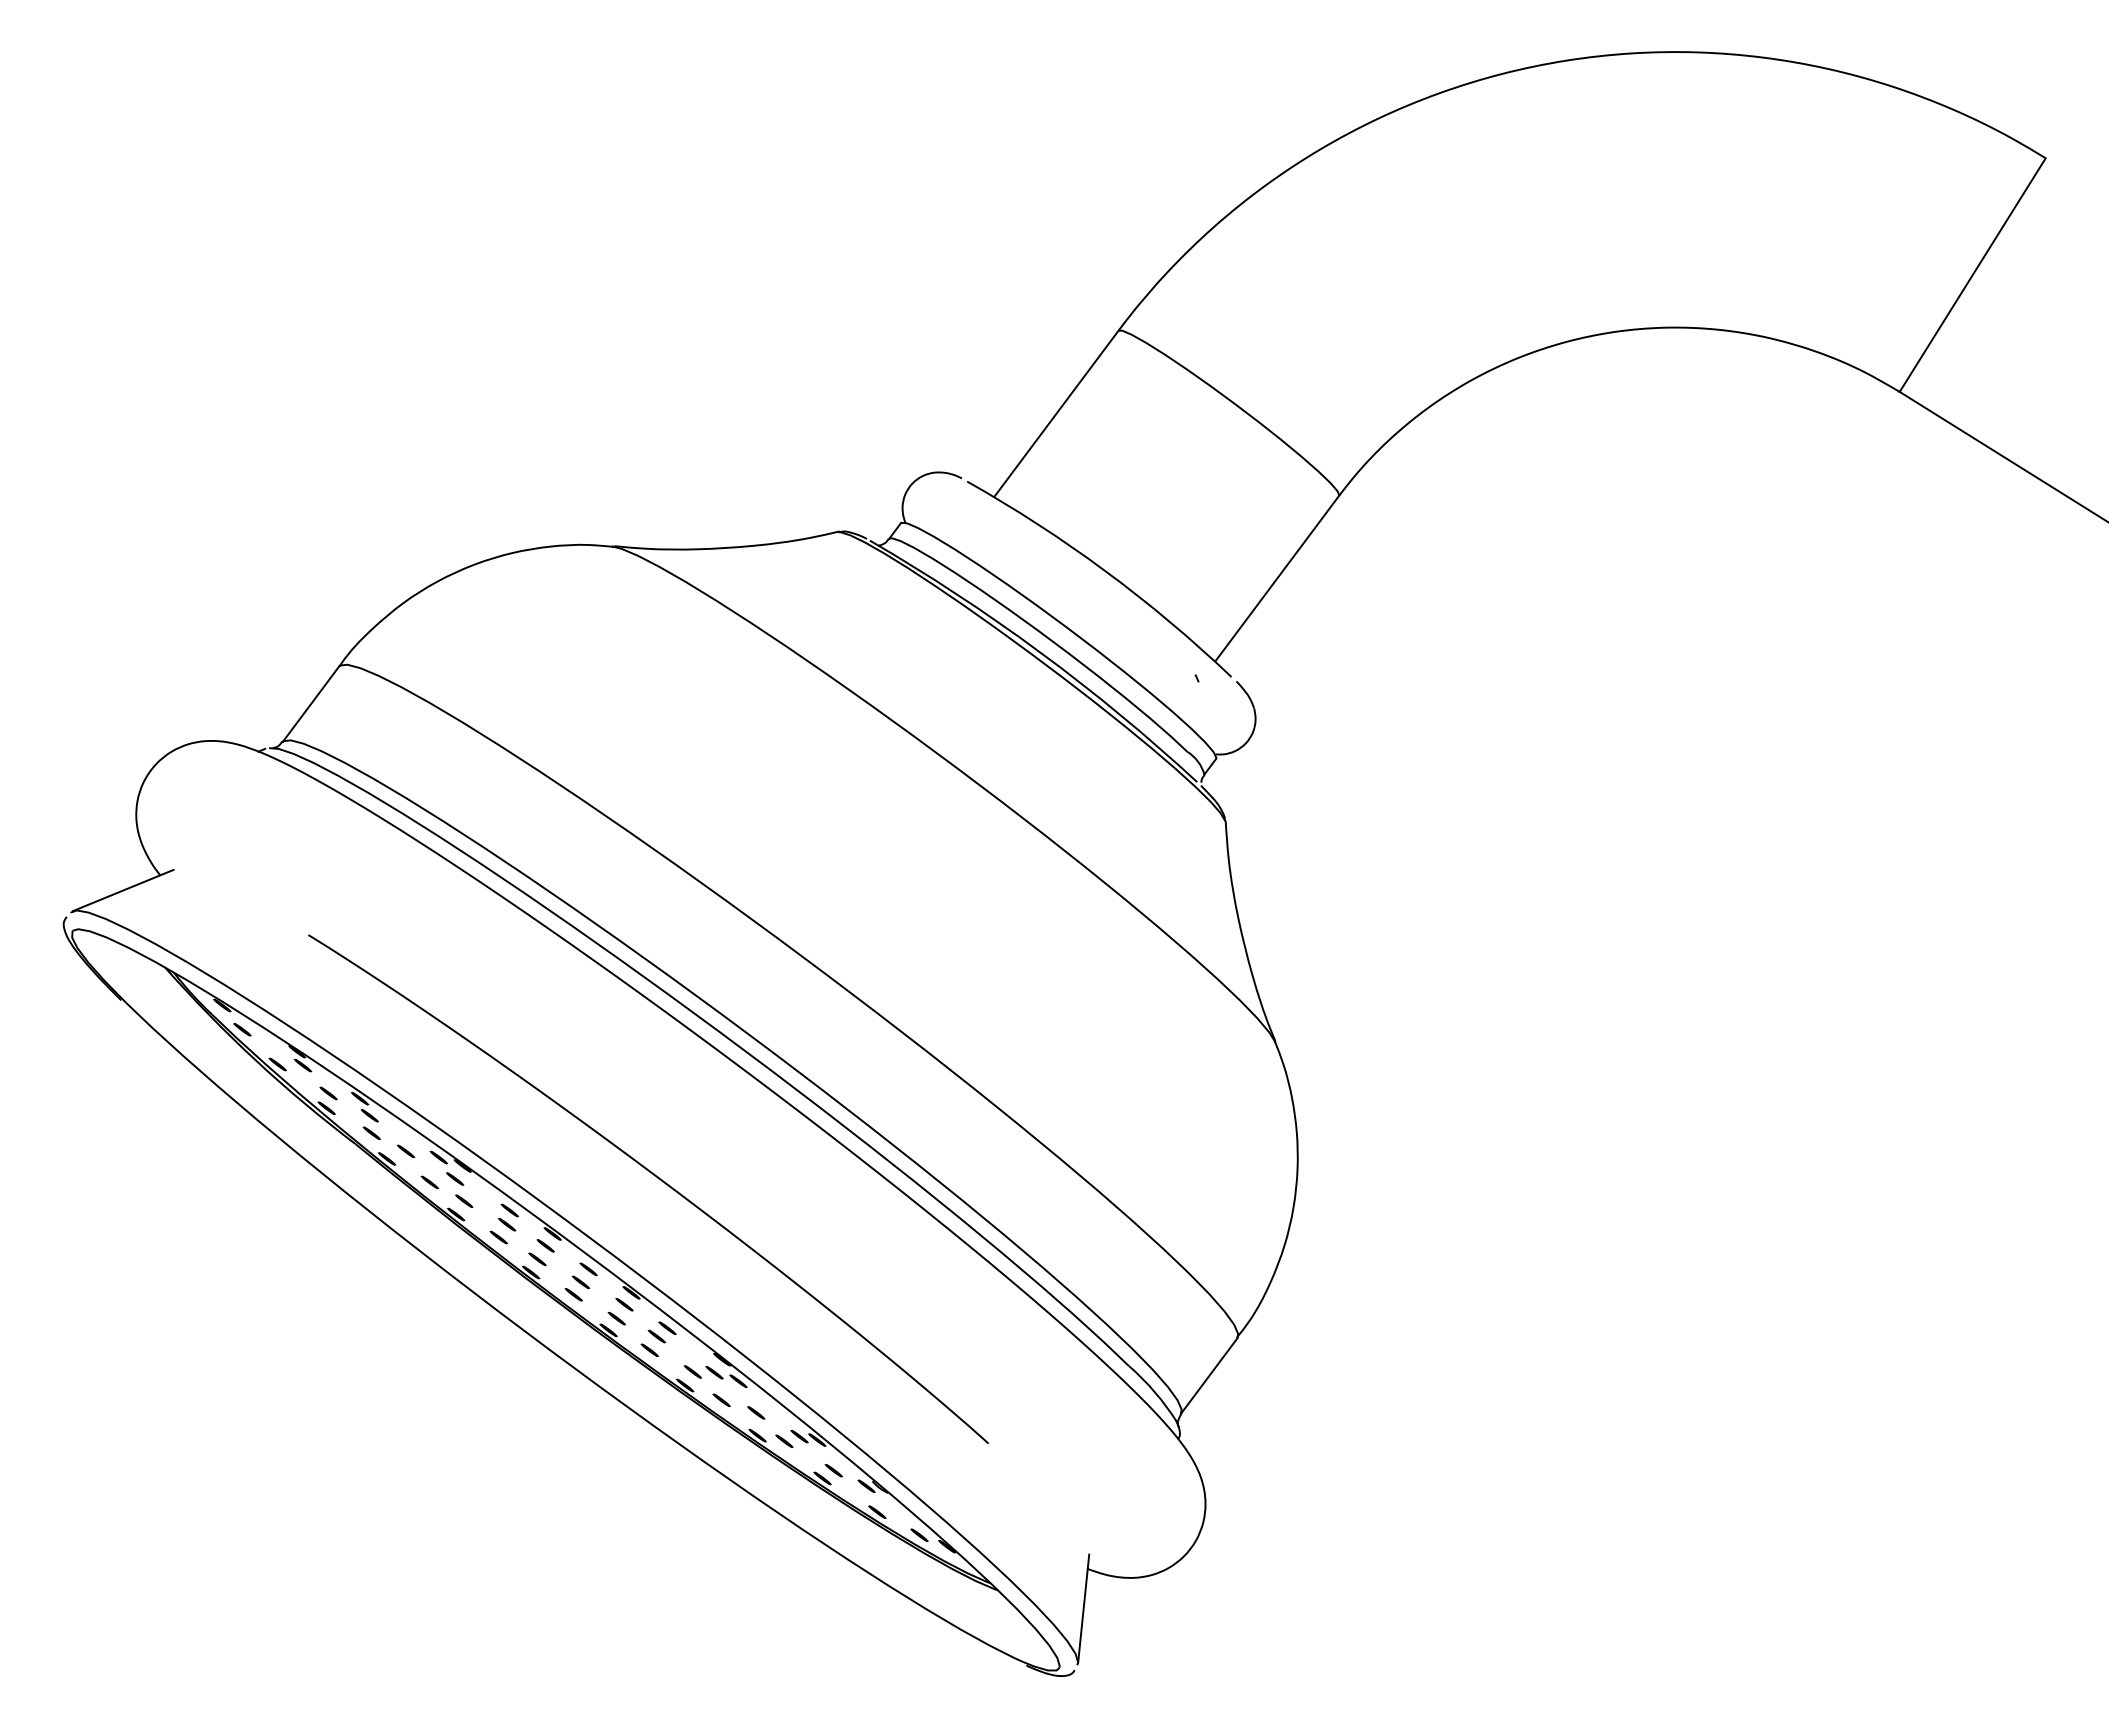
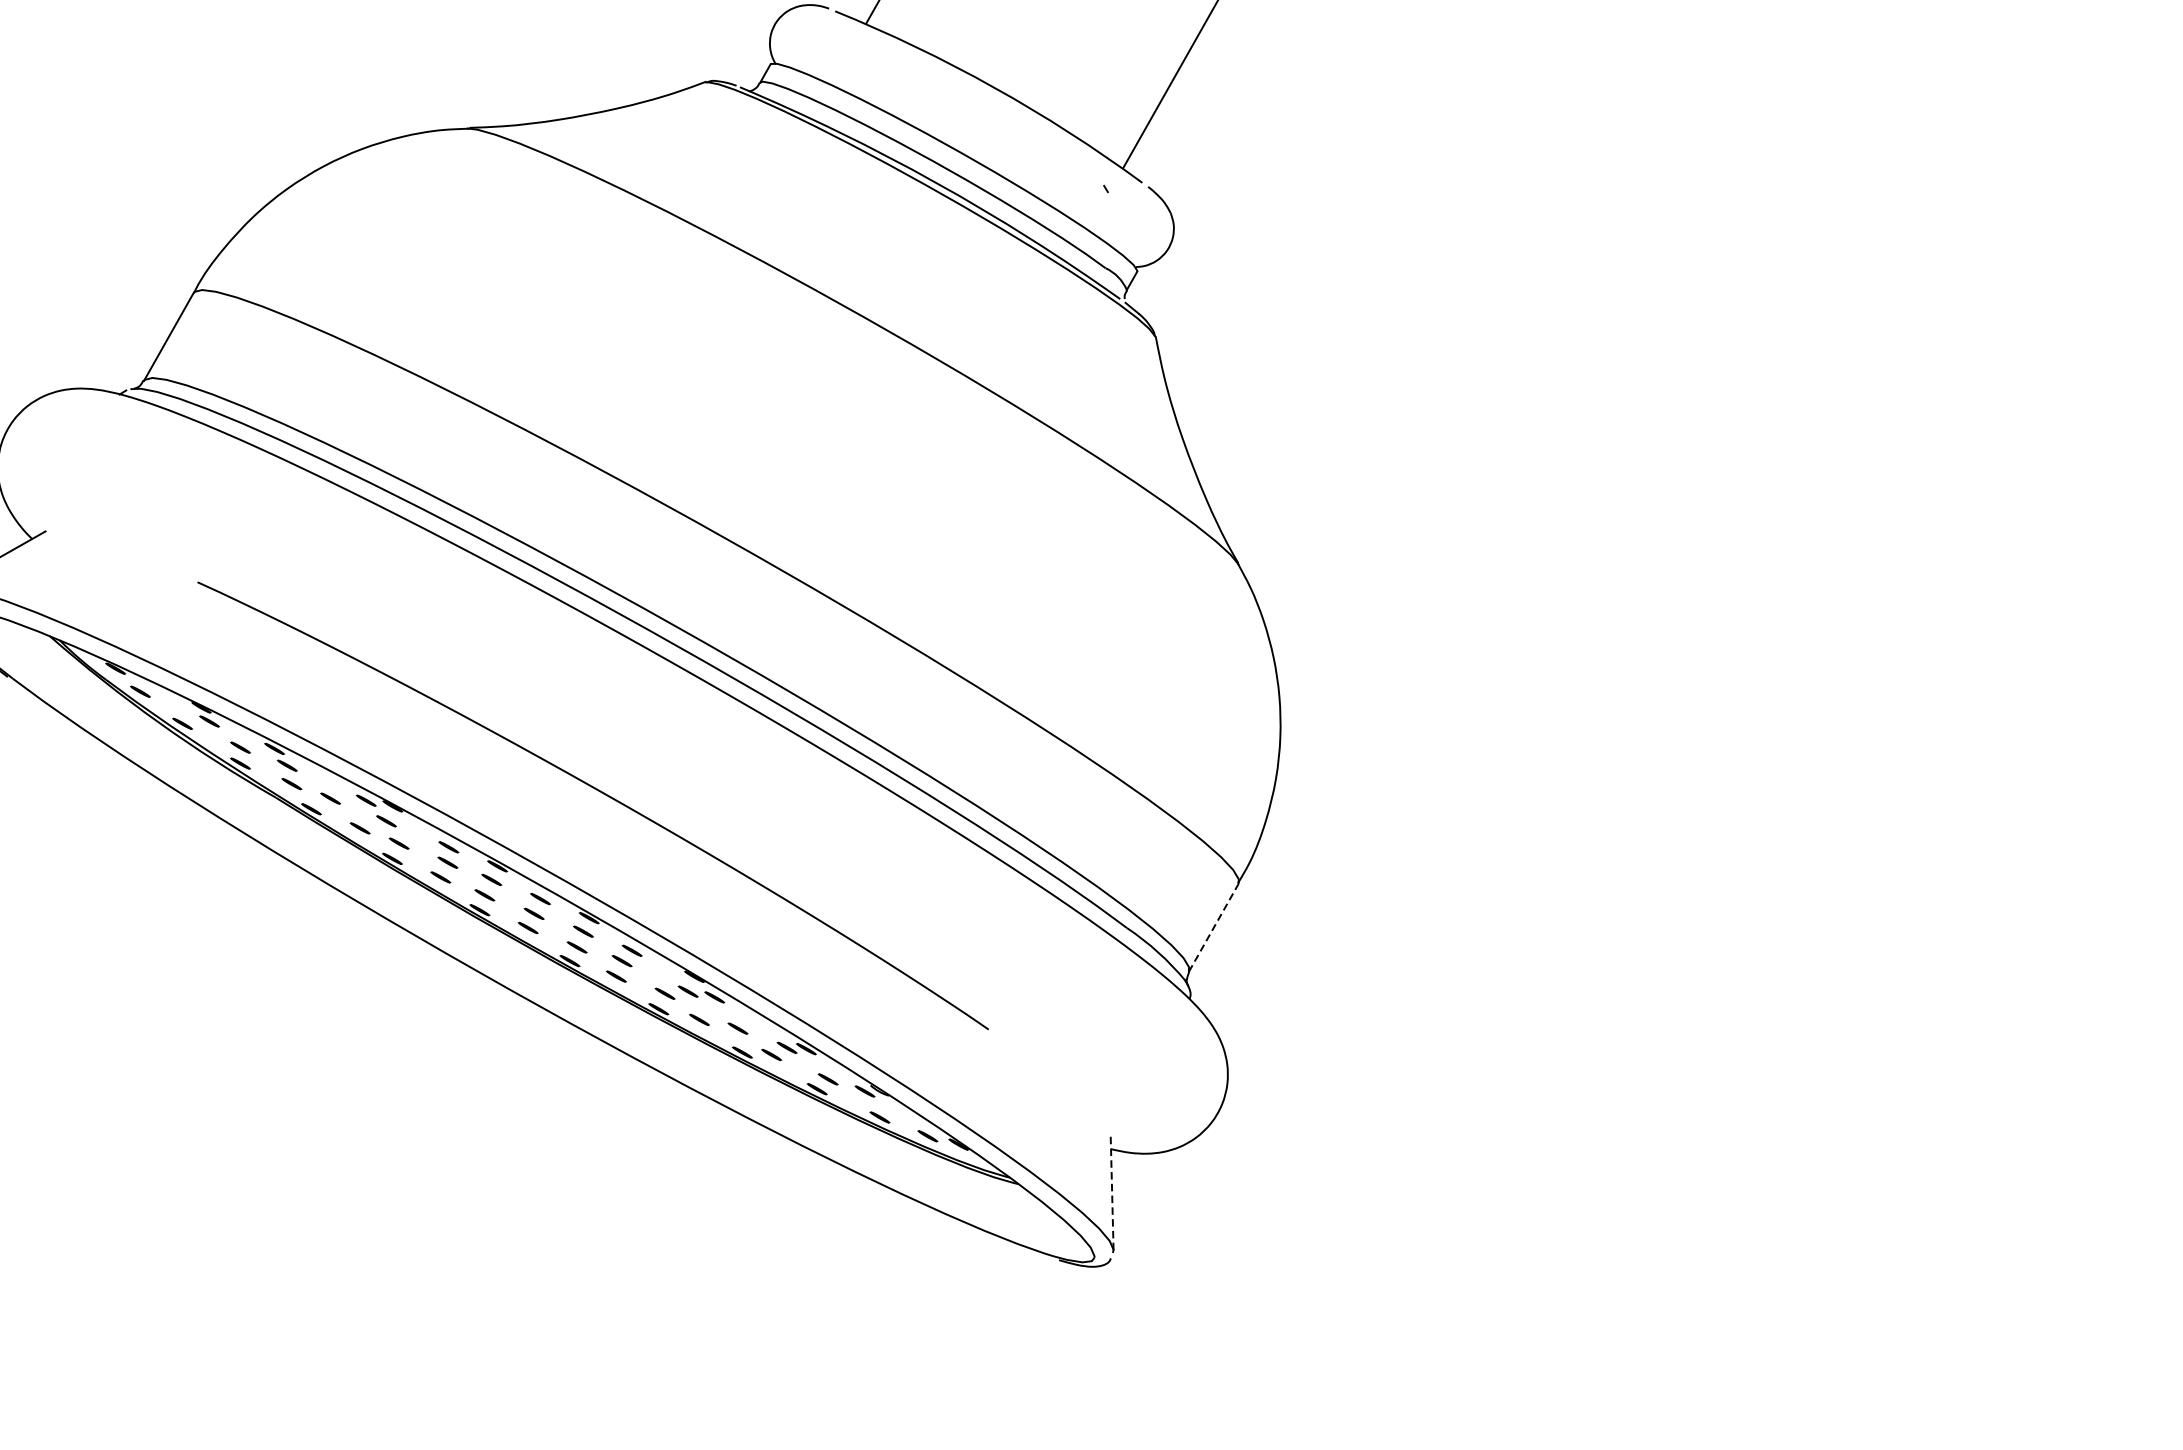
line: (1209, 1375) -> (1213, 927), solid -> dashed
line: (1083, 1608) -> (1111, 1191), solid -> dashed

